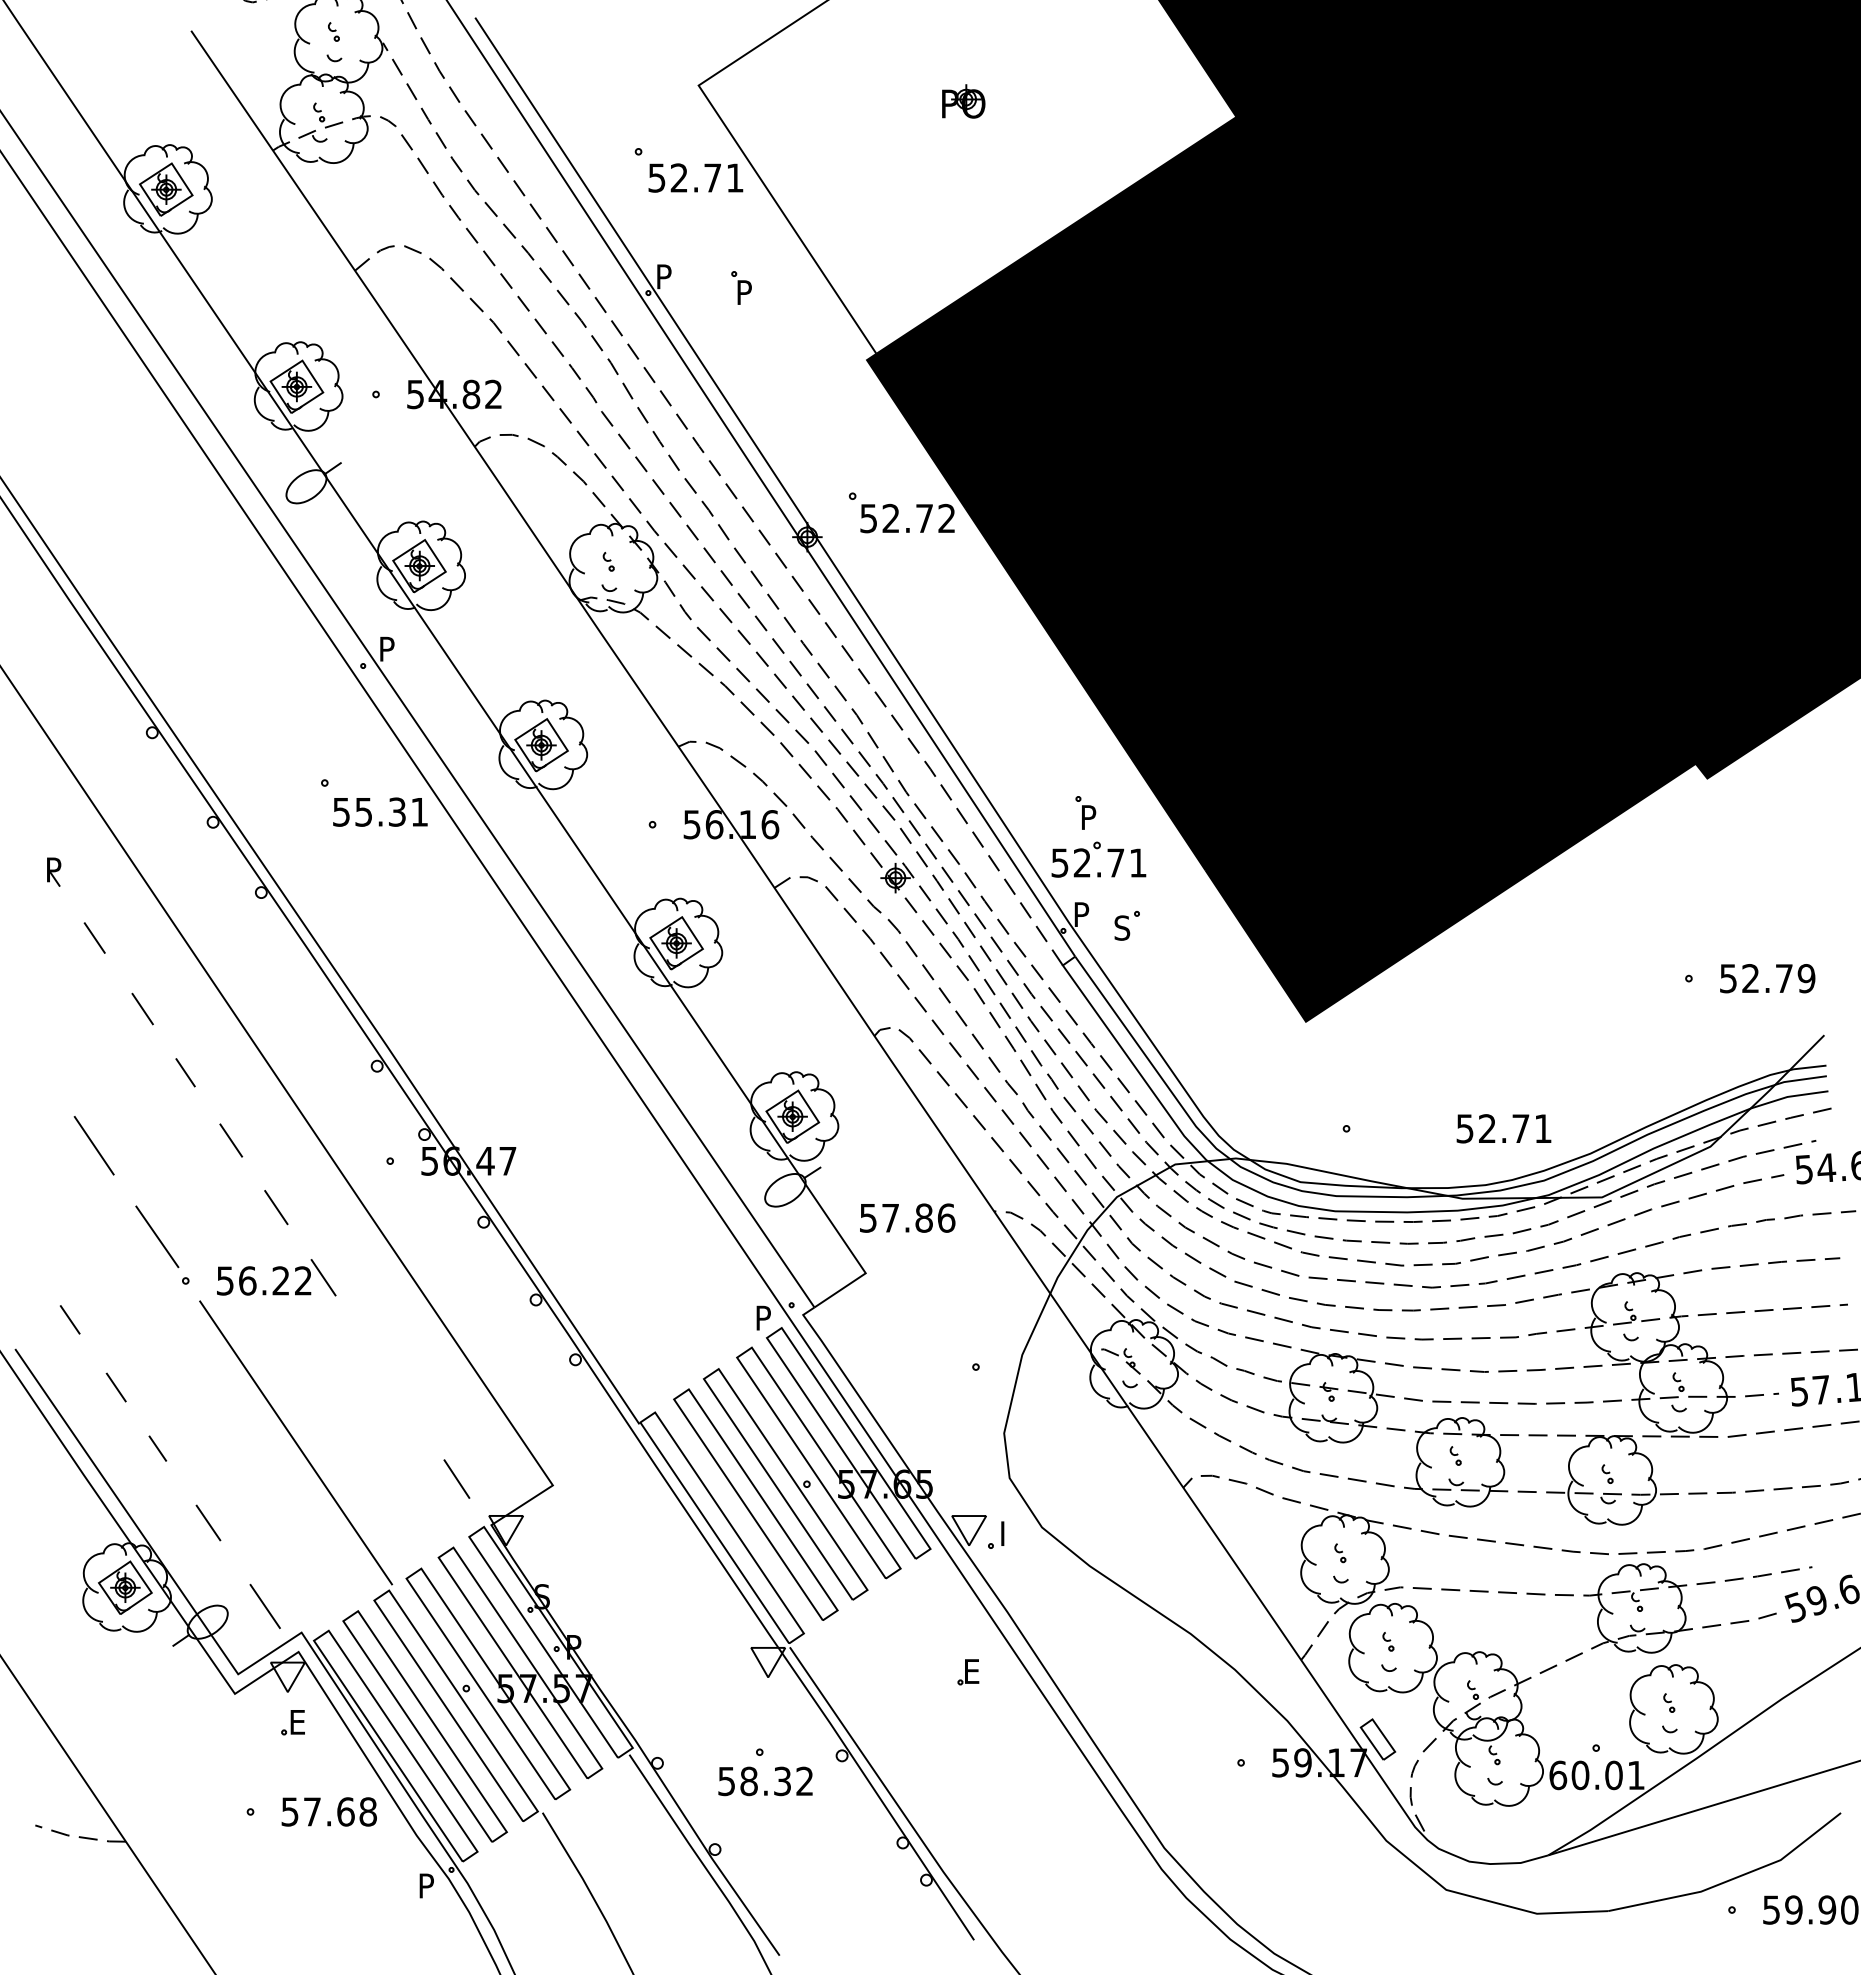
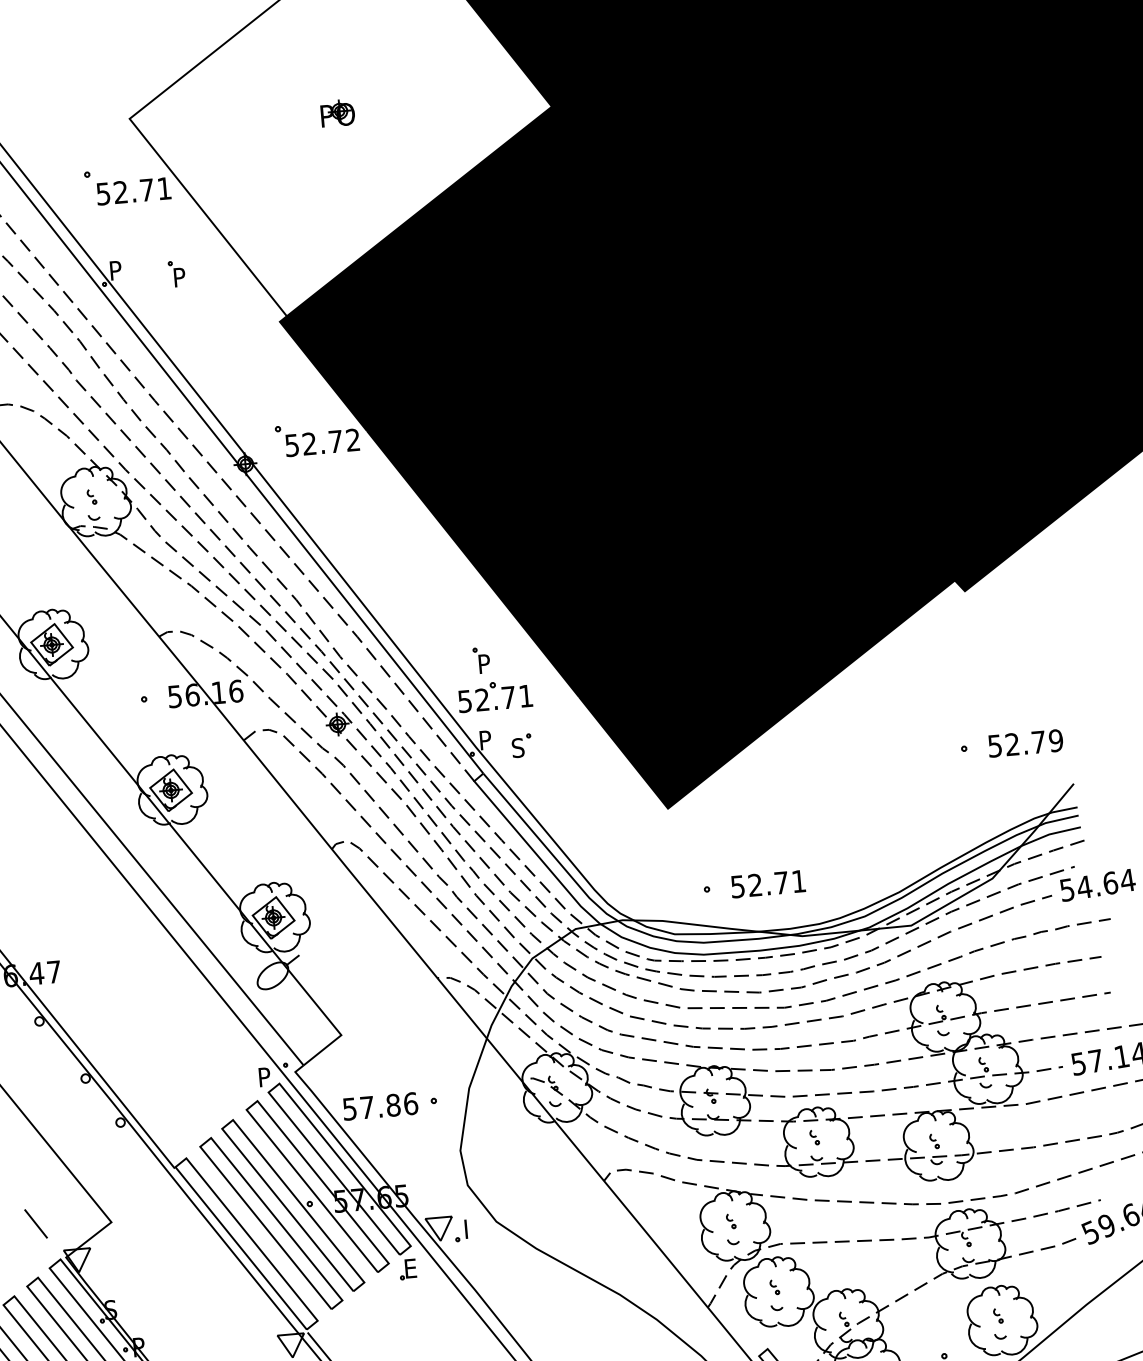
text: (1503, 1128) -> (767, 883), moved
text: (907, 1217) -> (380, 1105), moved
part: (968, 1672) -> (408, 1269), moved

